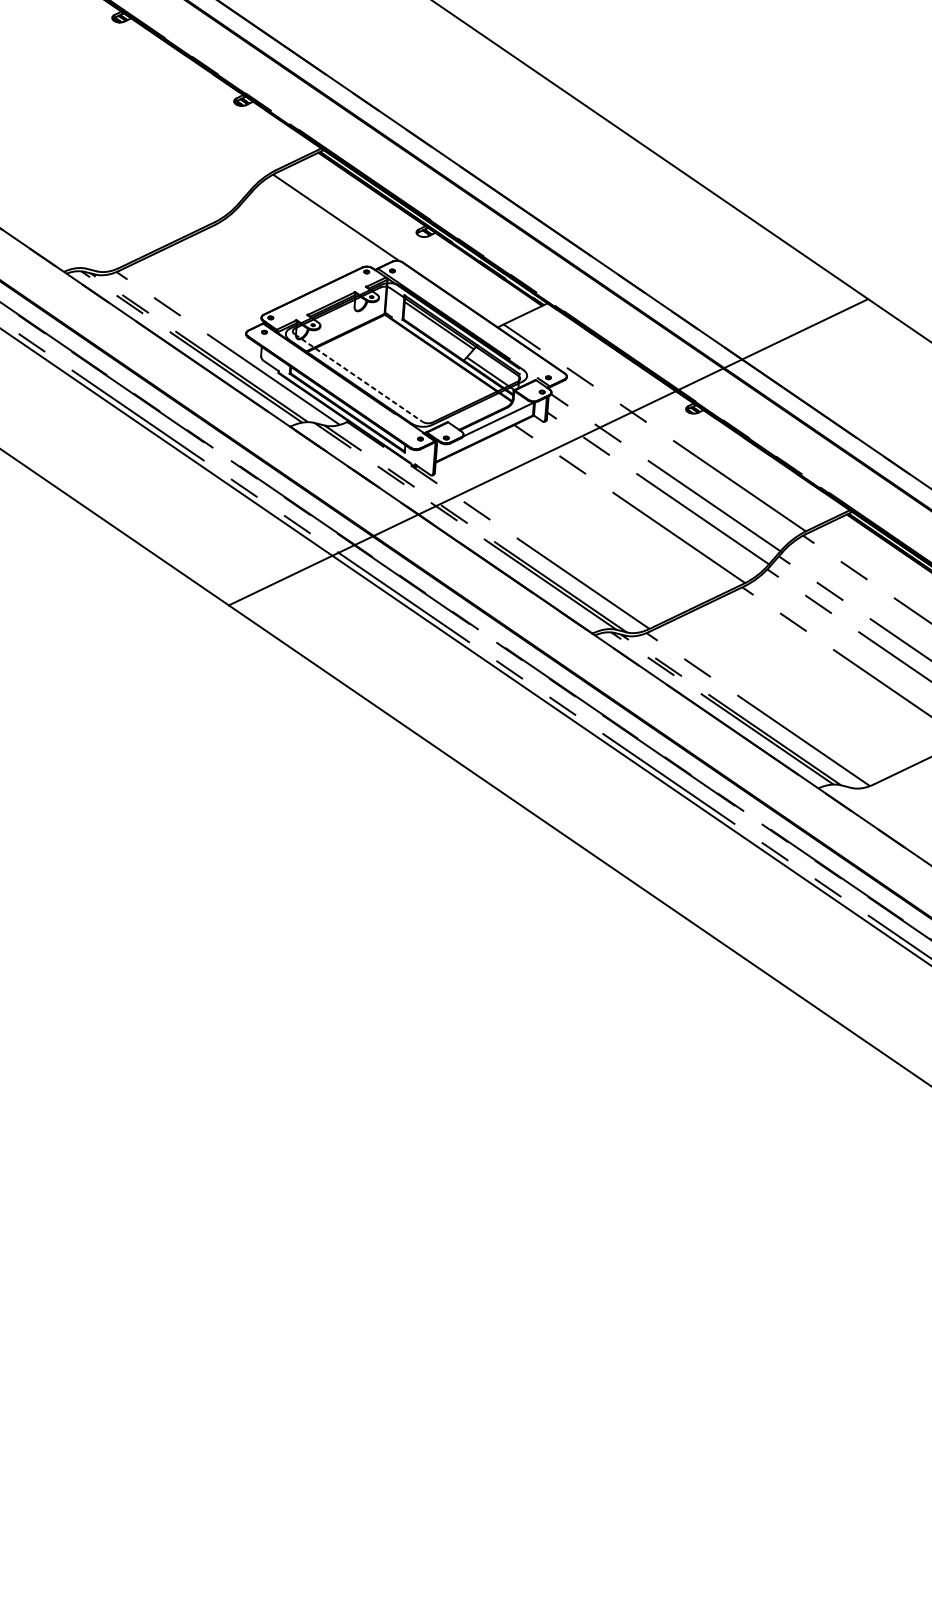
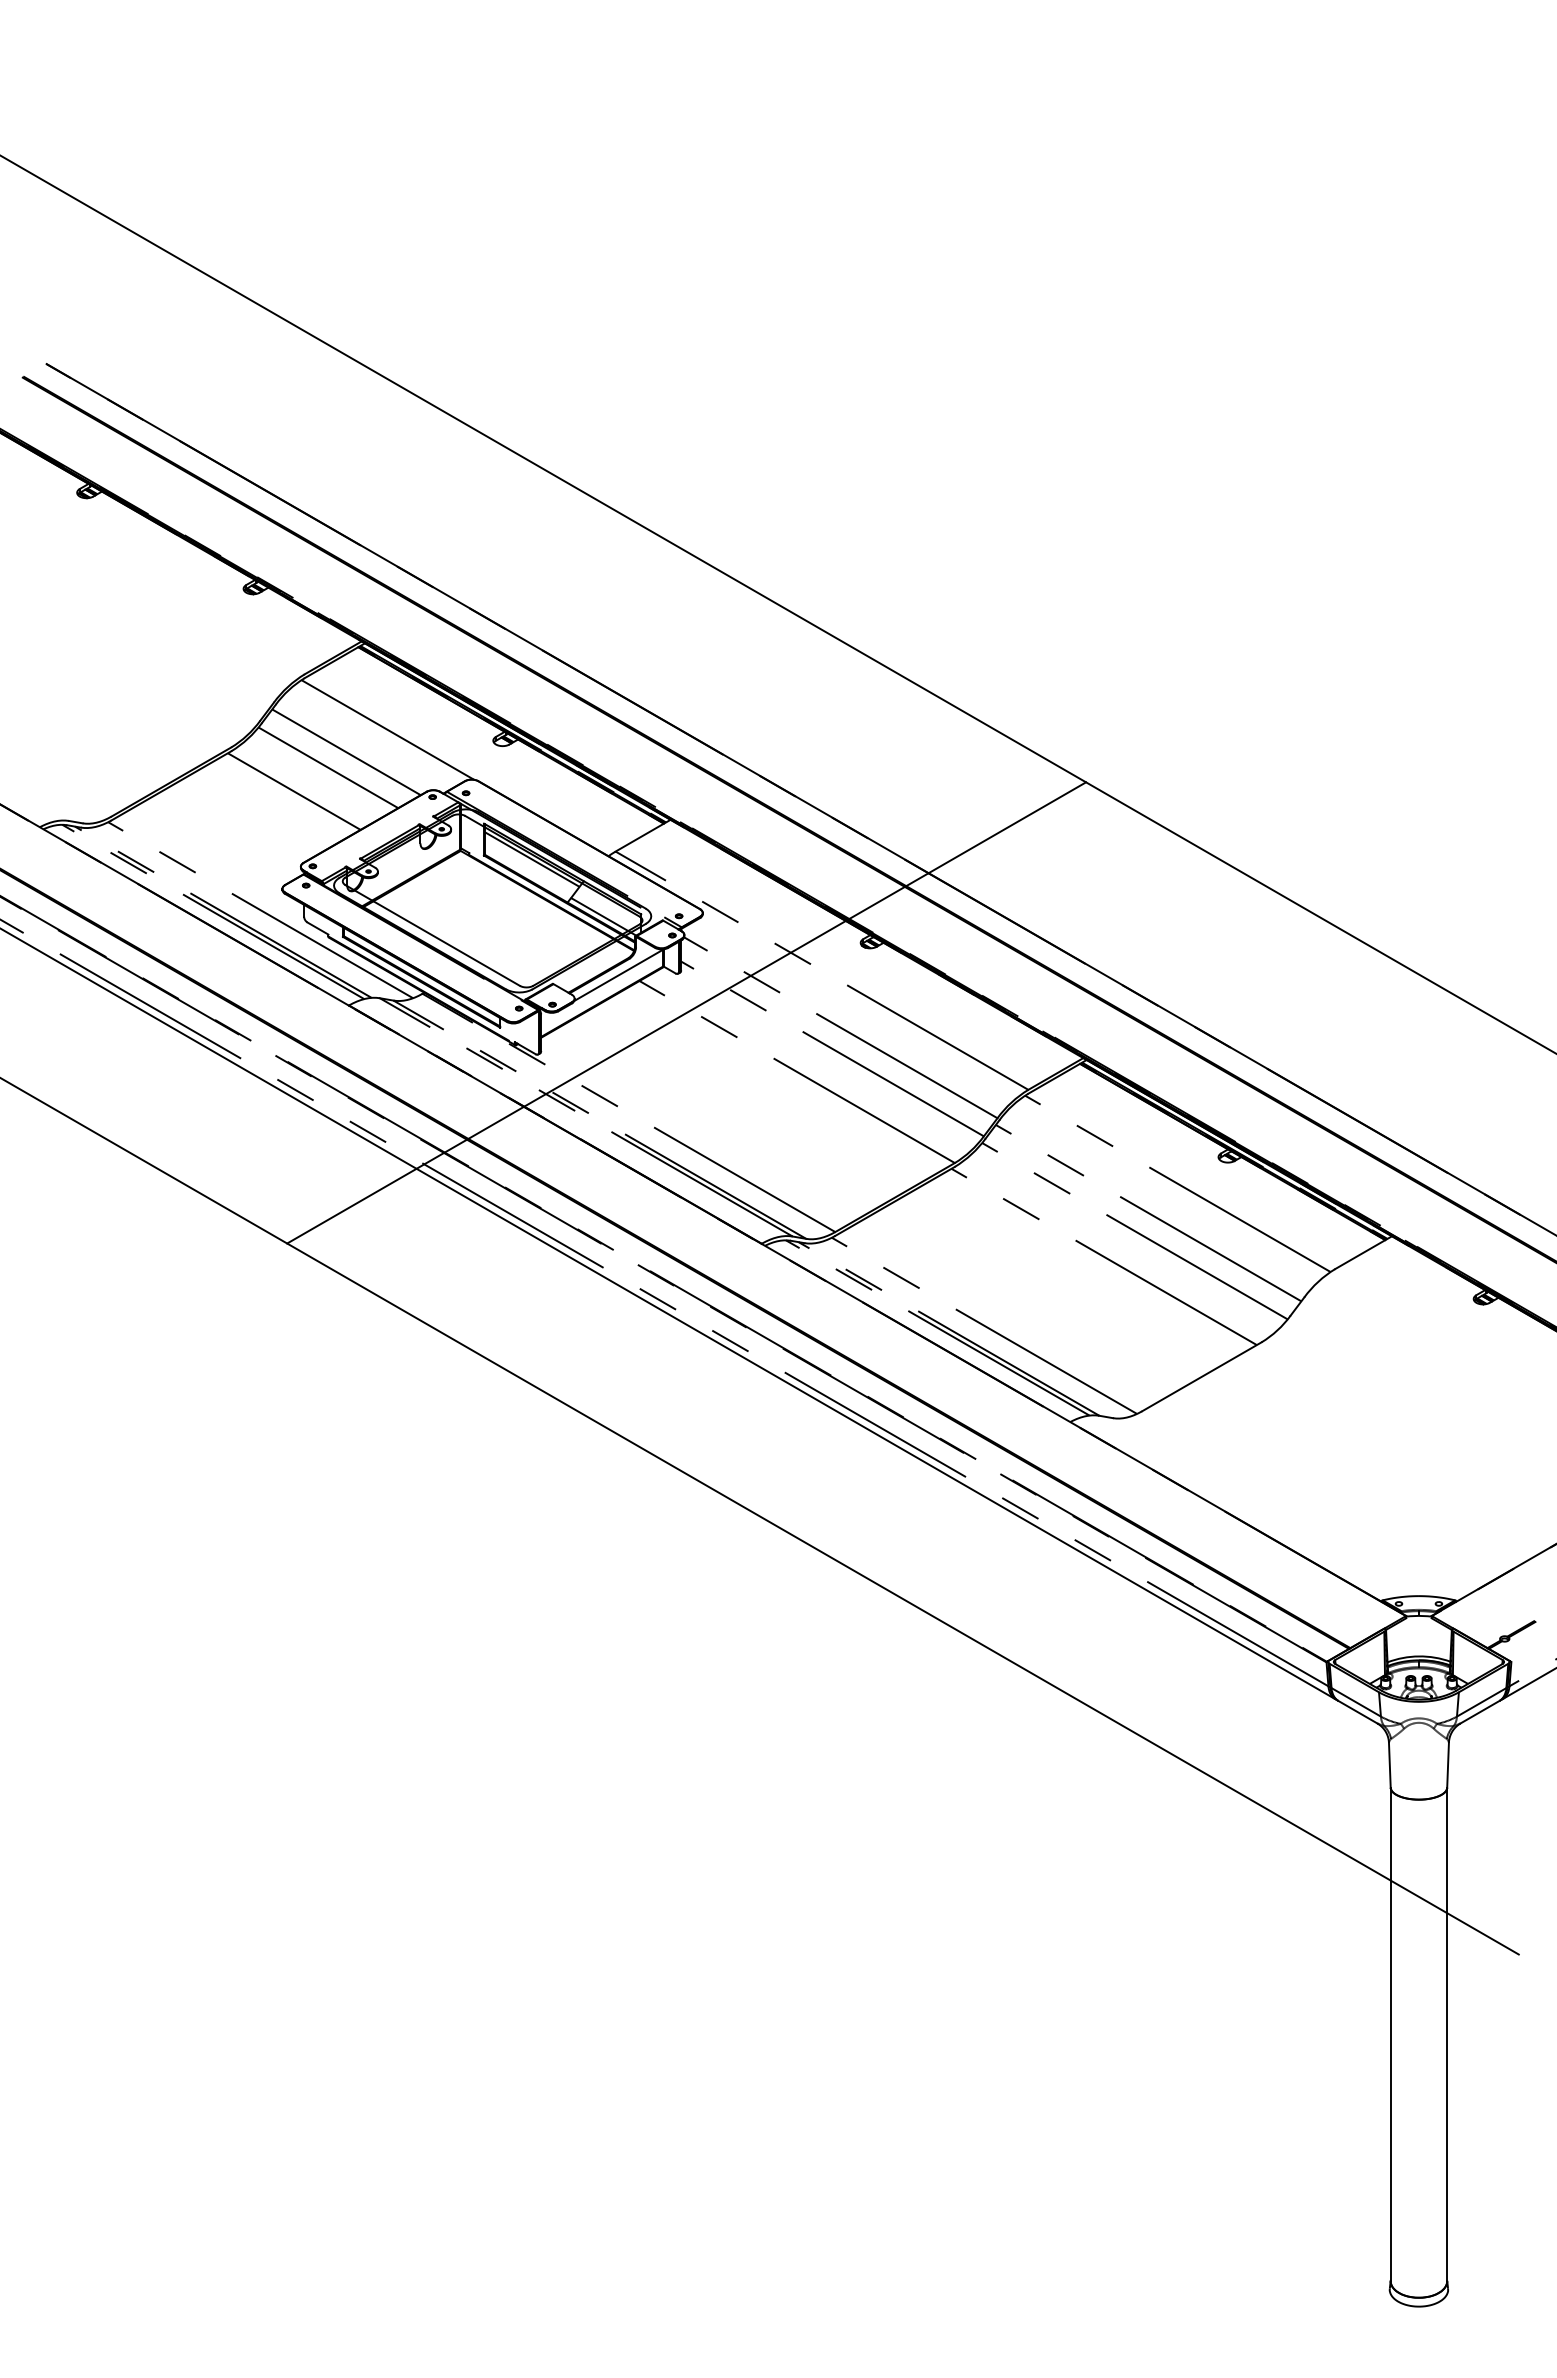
line: (303, 232) -> (346, 752), added
line: (288, 243) -> (328, 767), added
line: (260, 259) -> (293, 791), added
line: (358, 377) -> (432, 935), dashed -> solid

